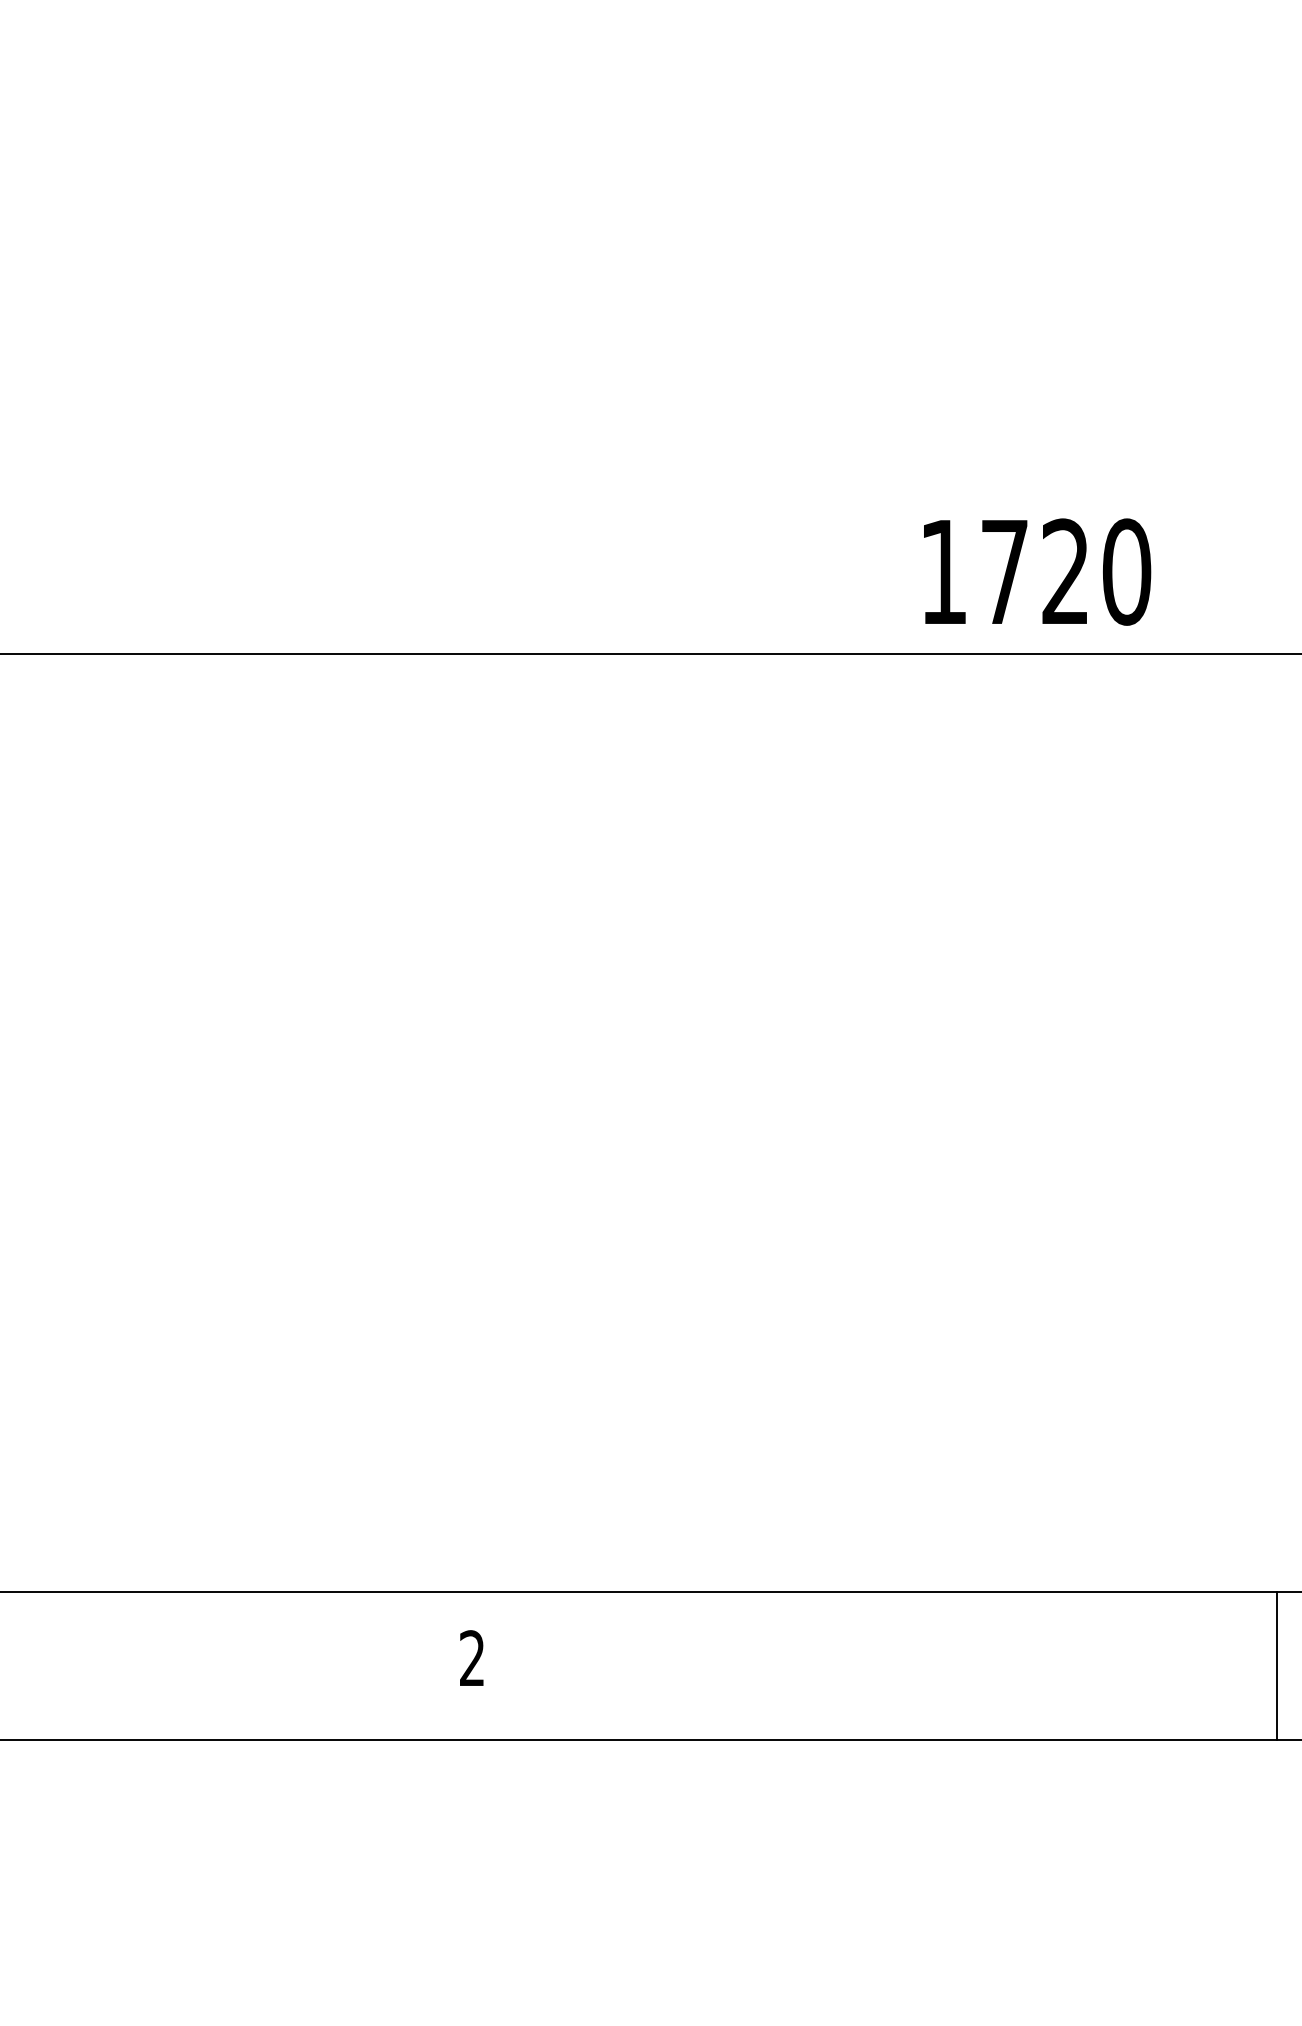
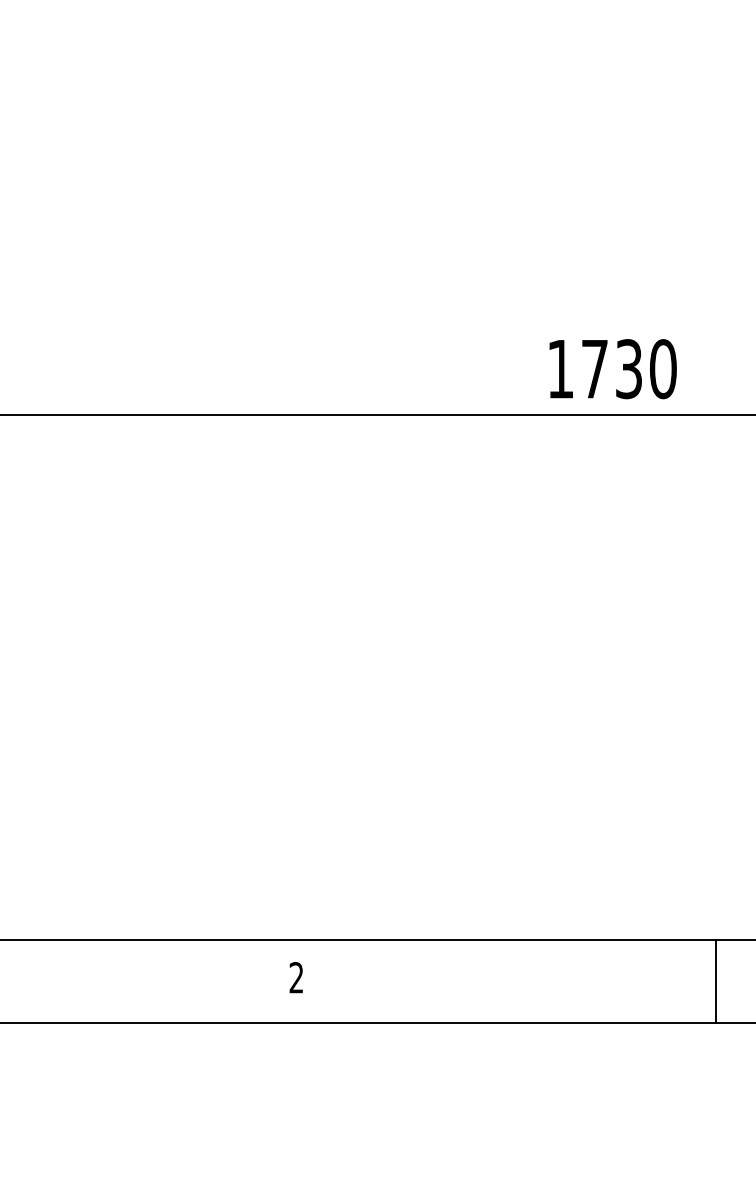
text: (1064, 572) -> (628, 369), 1720 -> 1730
line: (1277, 1665) -> (716, 981), moved

